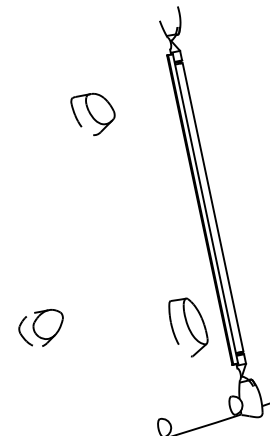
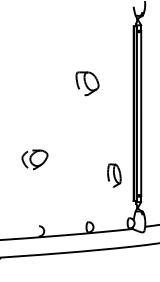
part: (93, 113) -> (87, 83), moved
part: (188, 326) -> (114, 175), size x0.7

